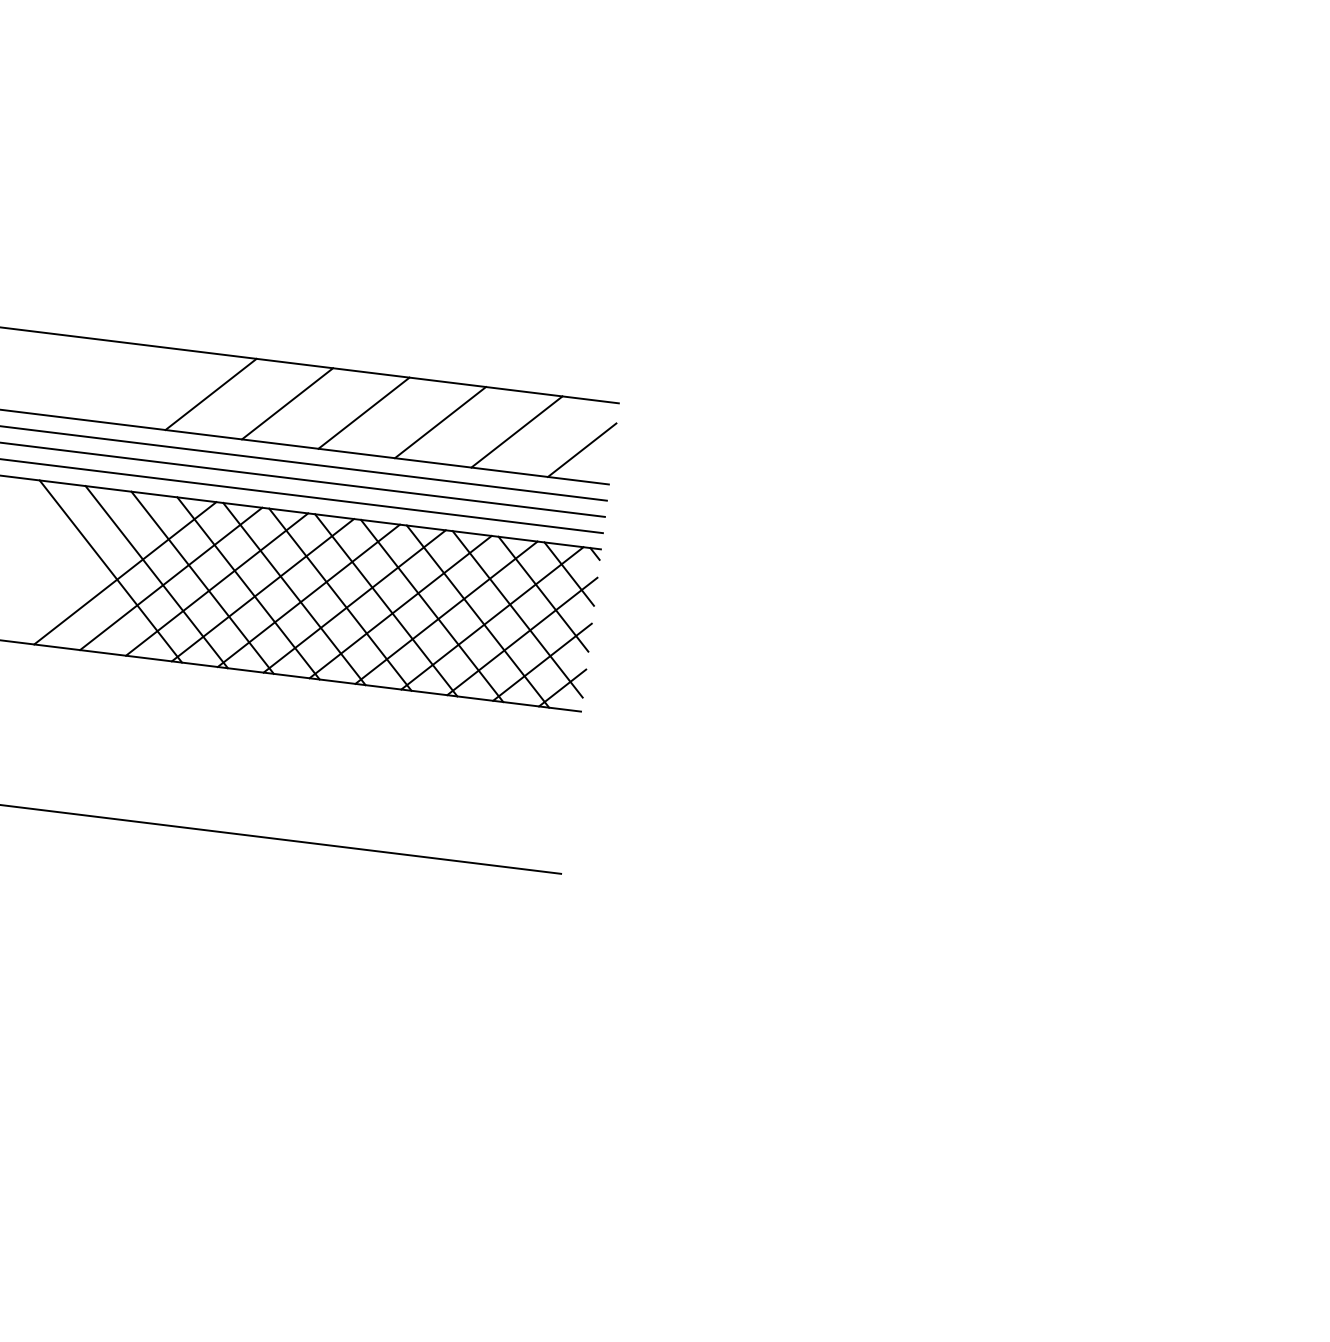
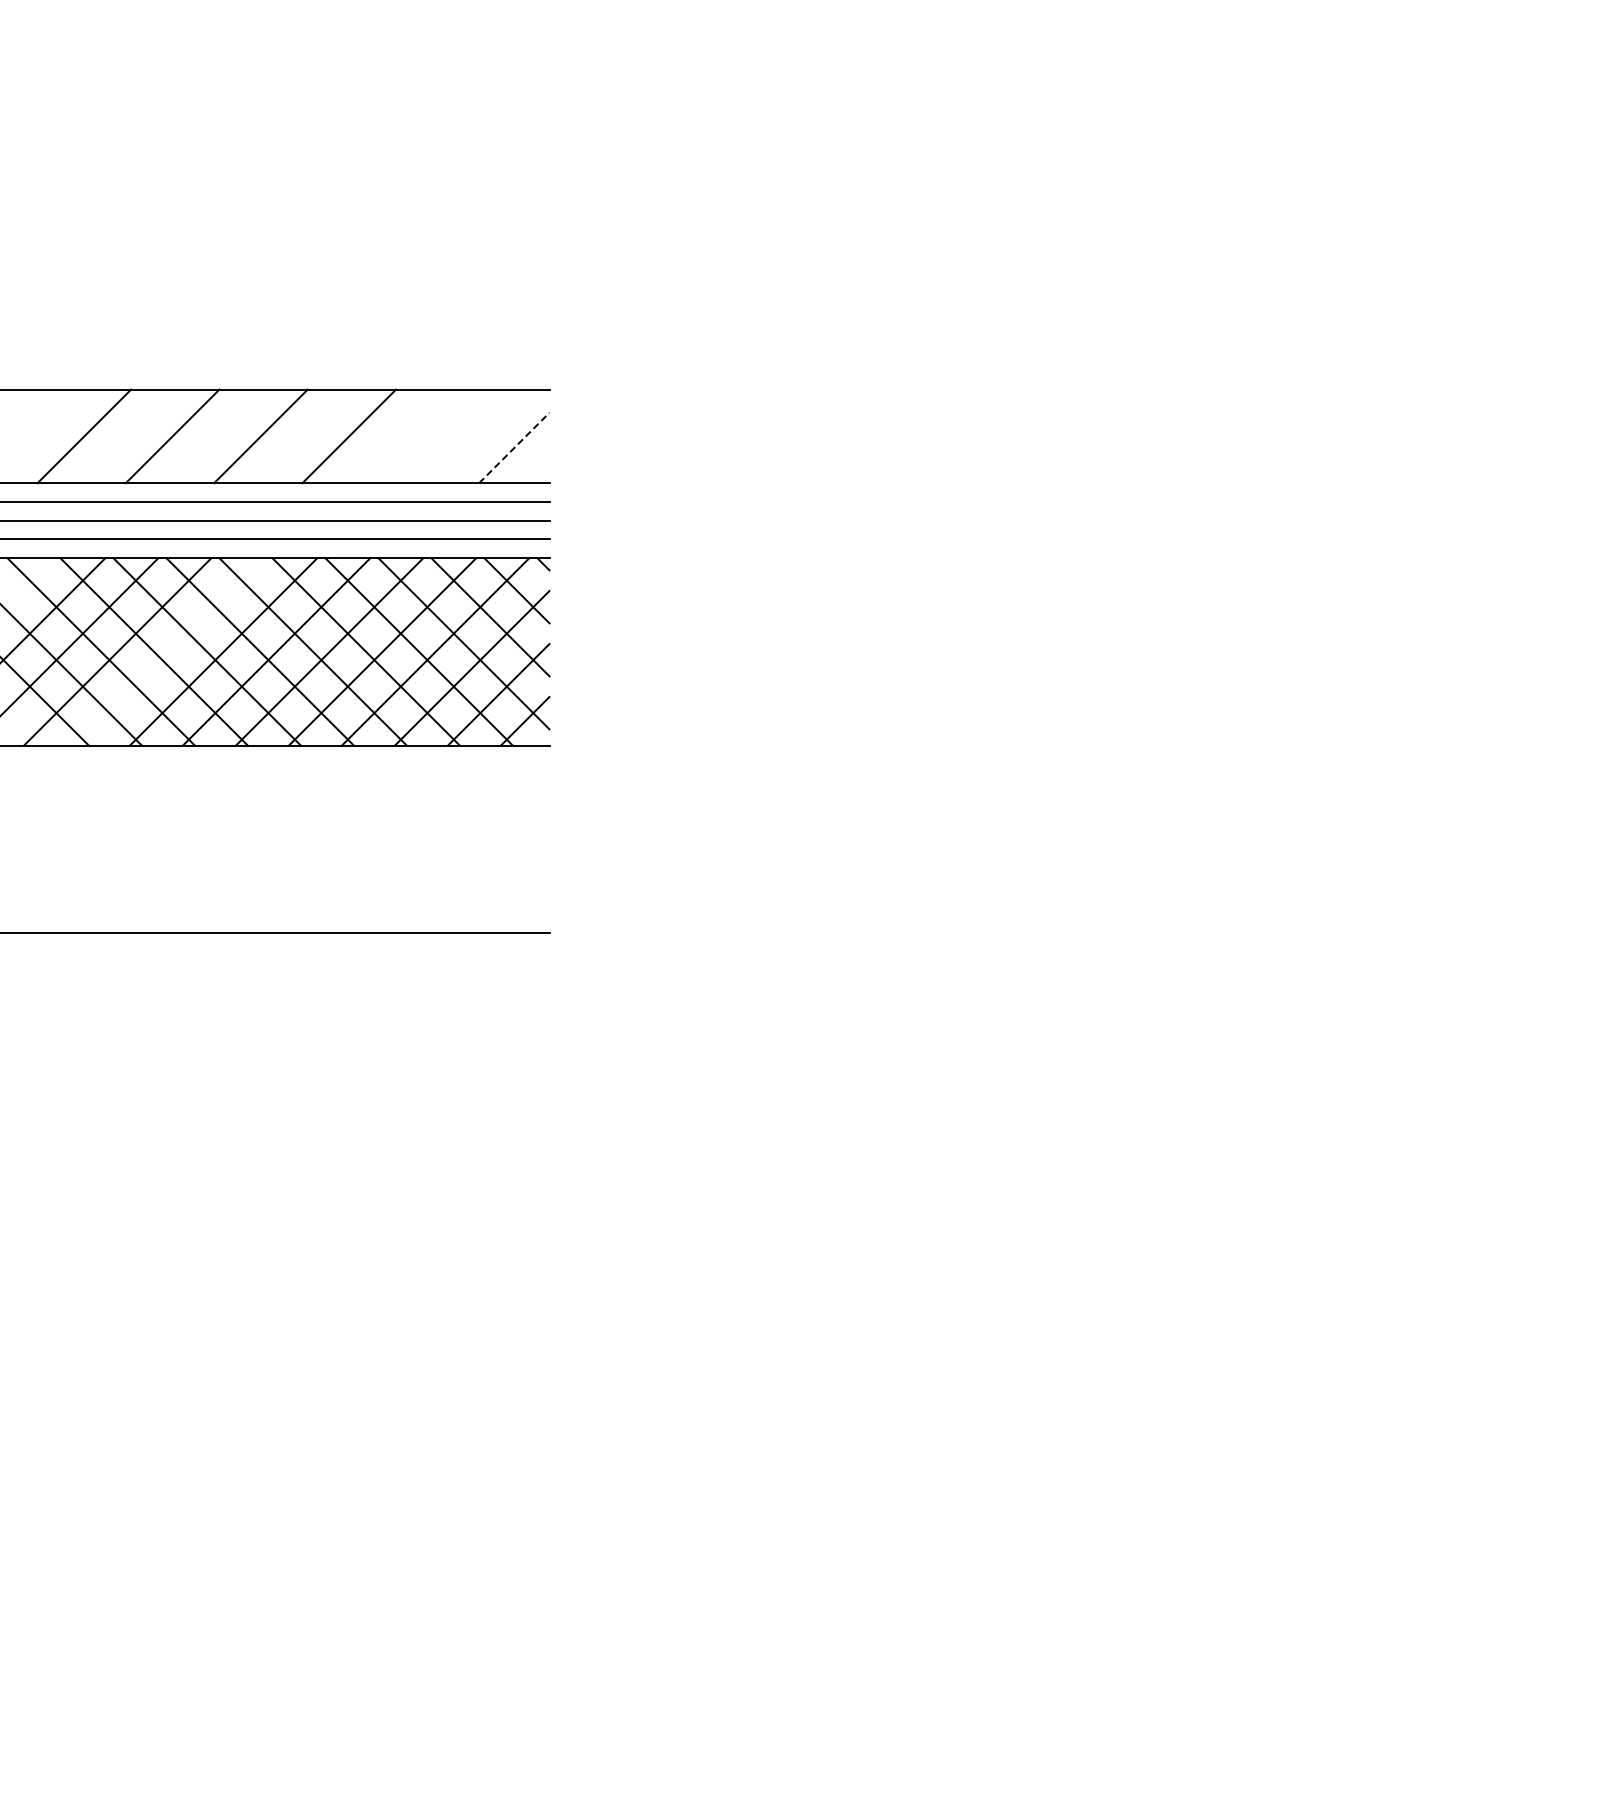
line: (516, 432) -> (437, 436), removed
line: (582, 450) -> (514, 448), solid -> dashed
line: (262, 589) -> (170, 651), removed

